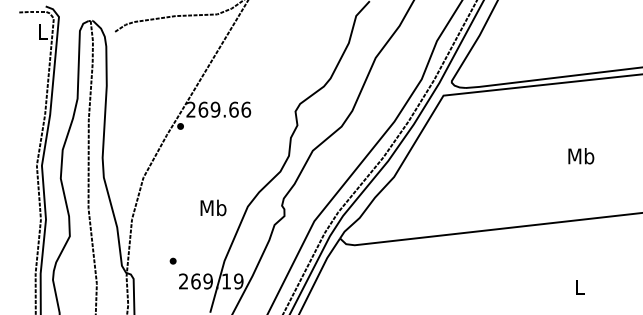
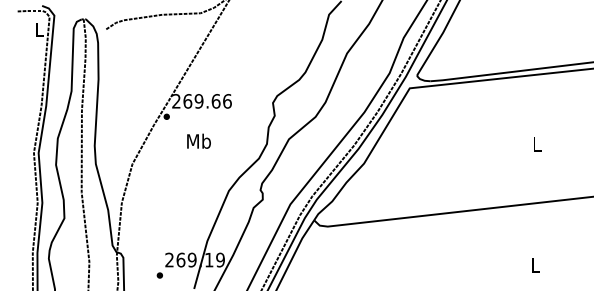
text: (581, 156) -> (537, 144), Mb -> L
text: (213, 207) -> (199, 140), moved
part: (172, 260) -> (159, 274), moved

